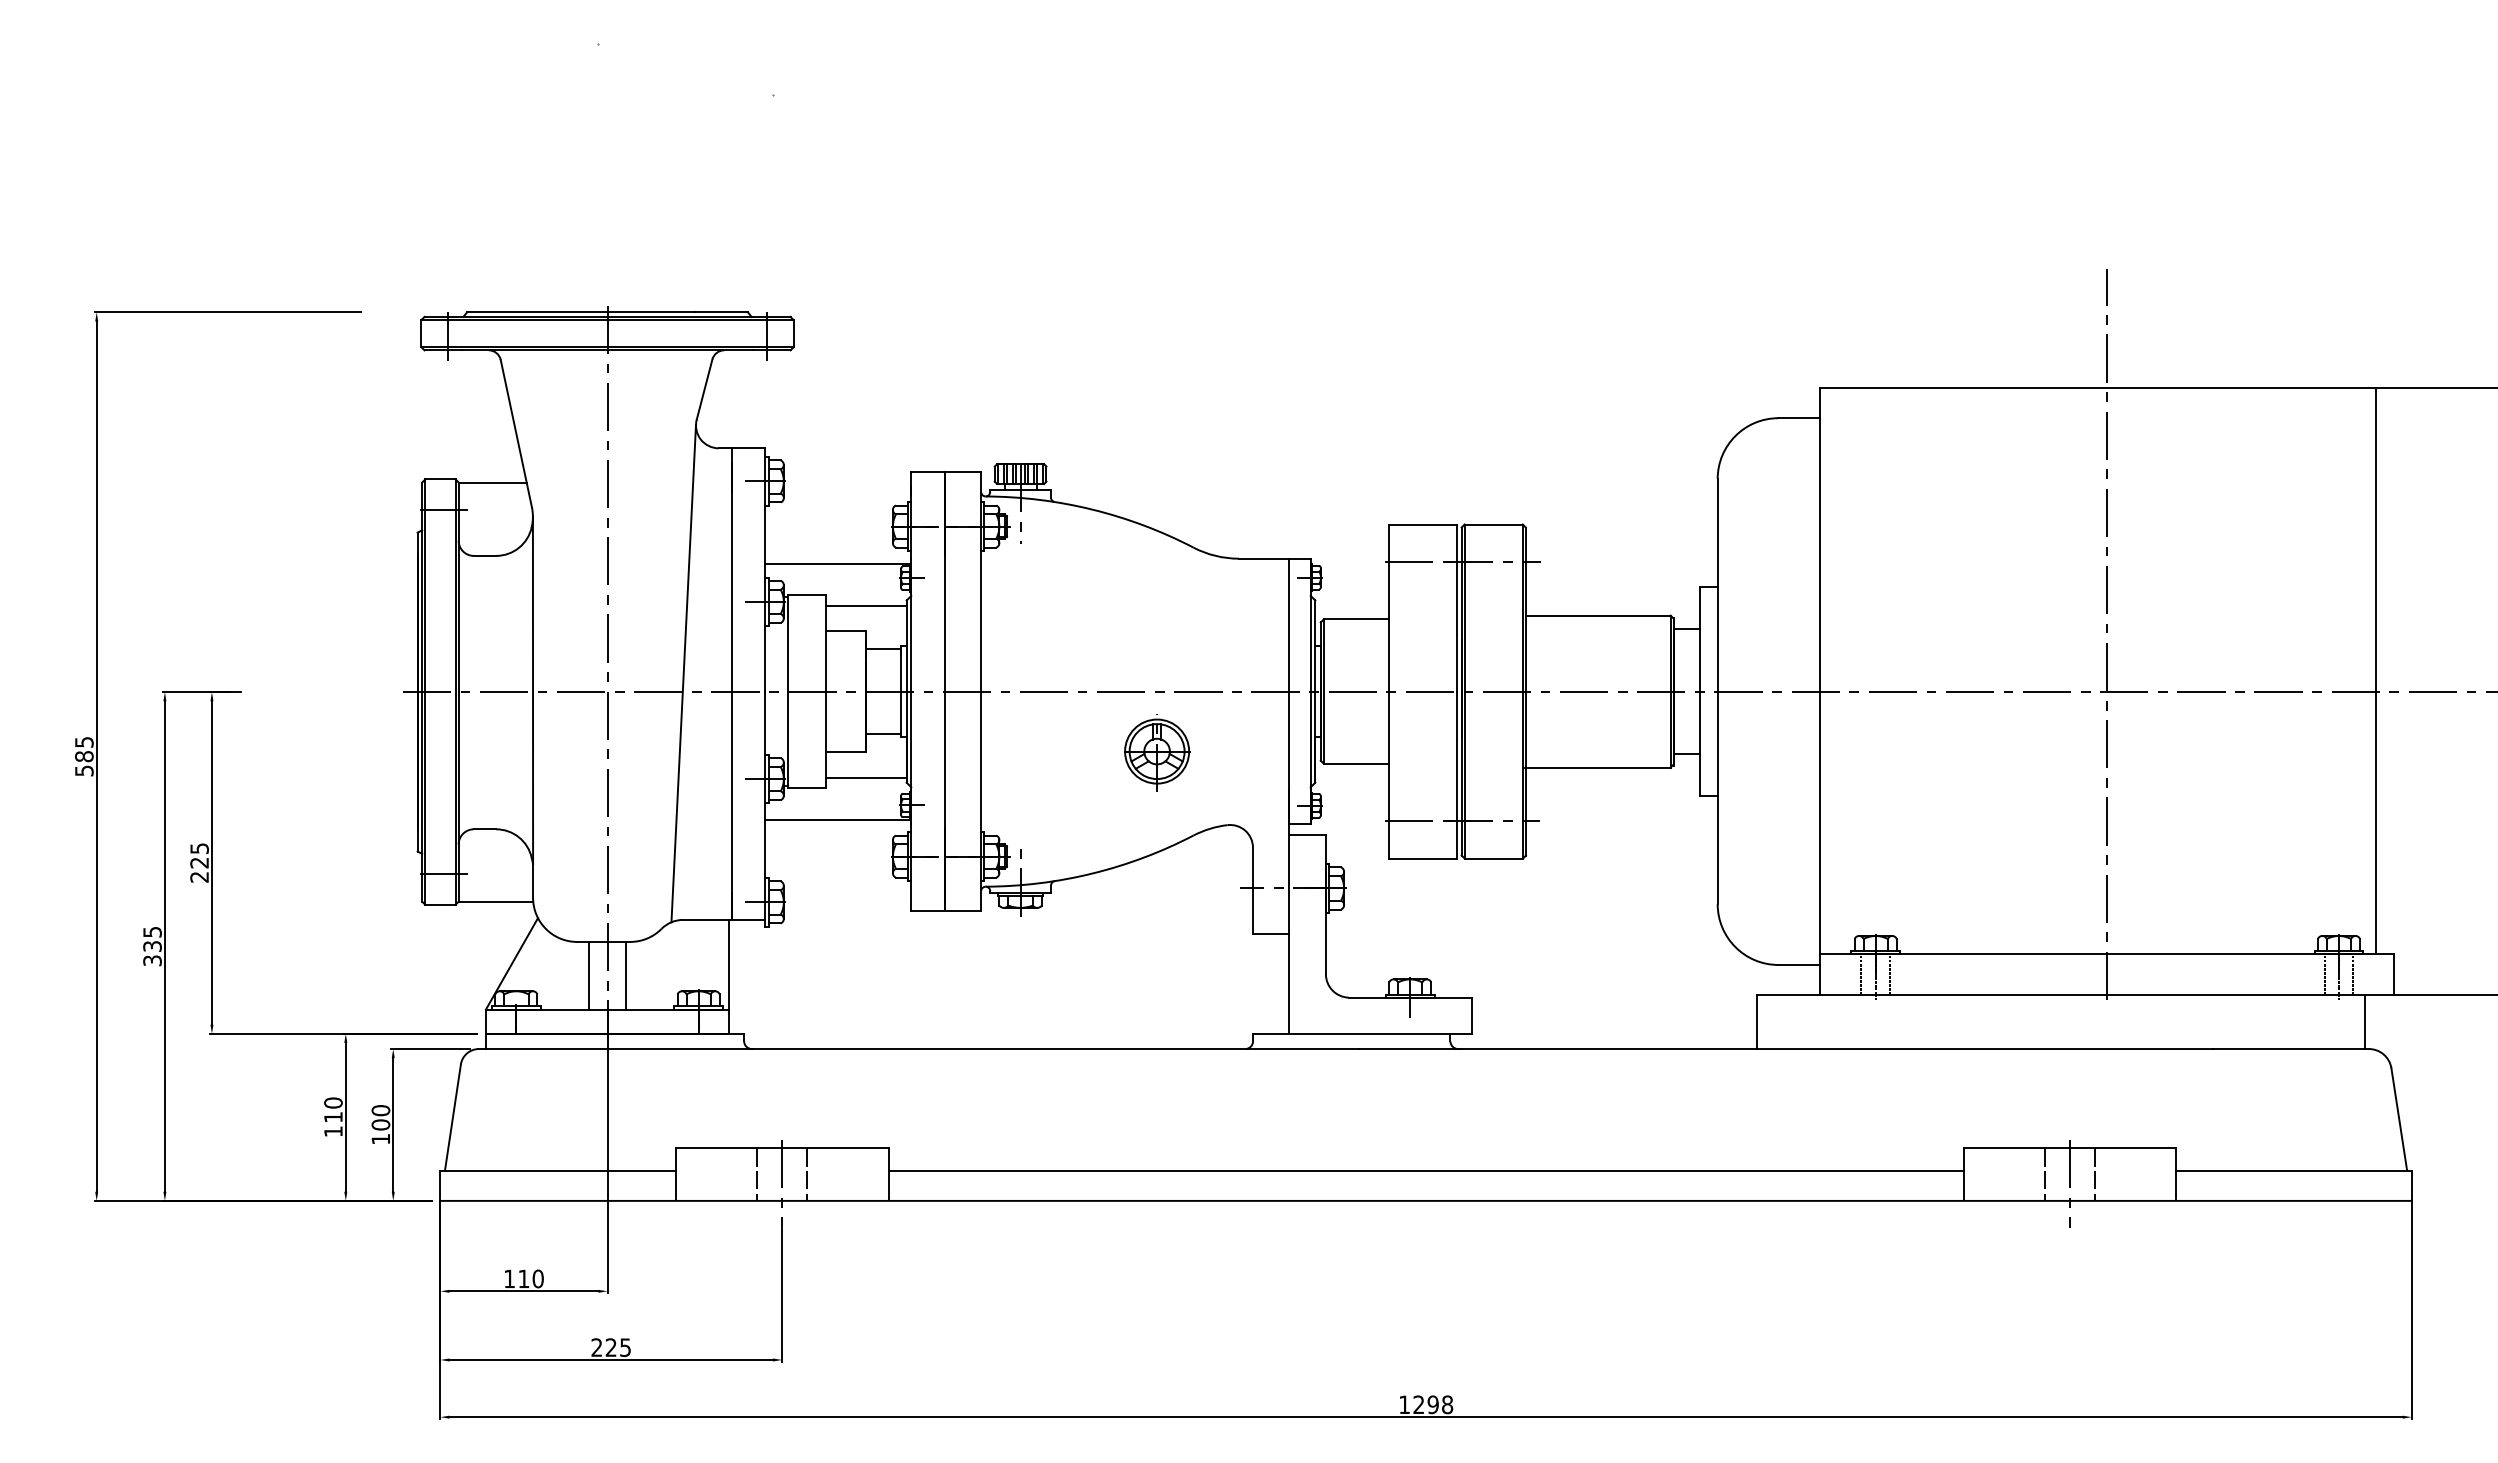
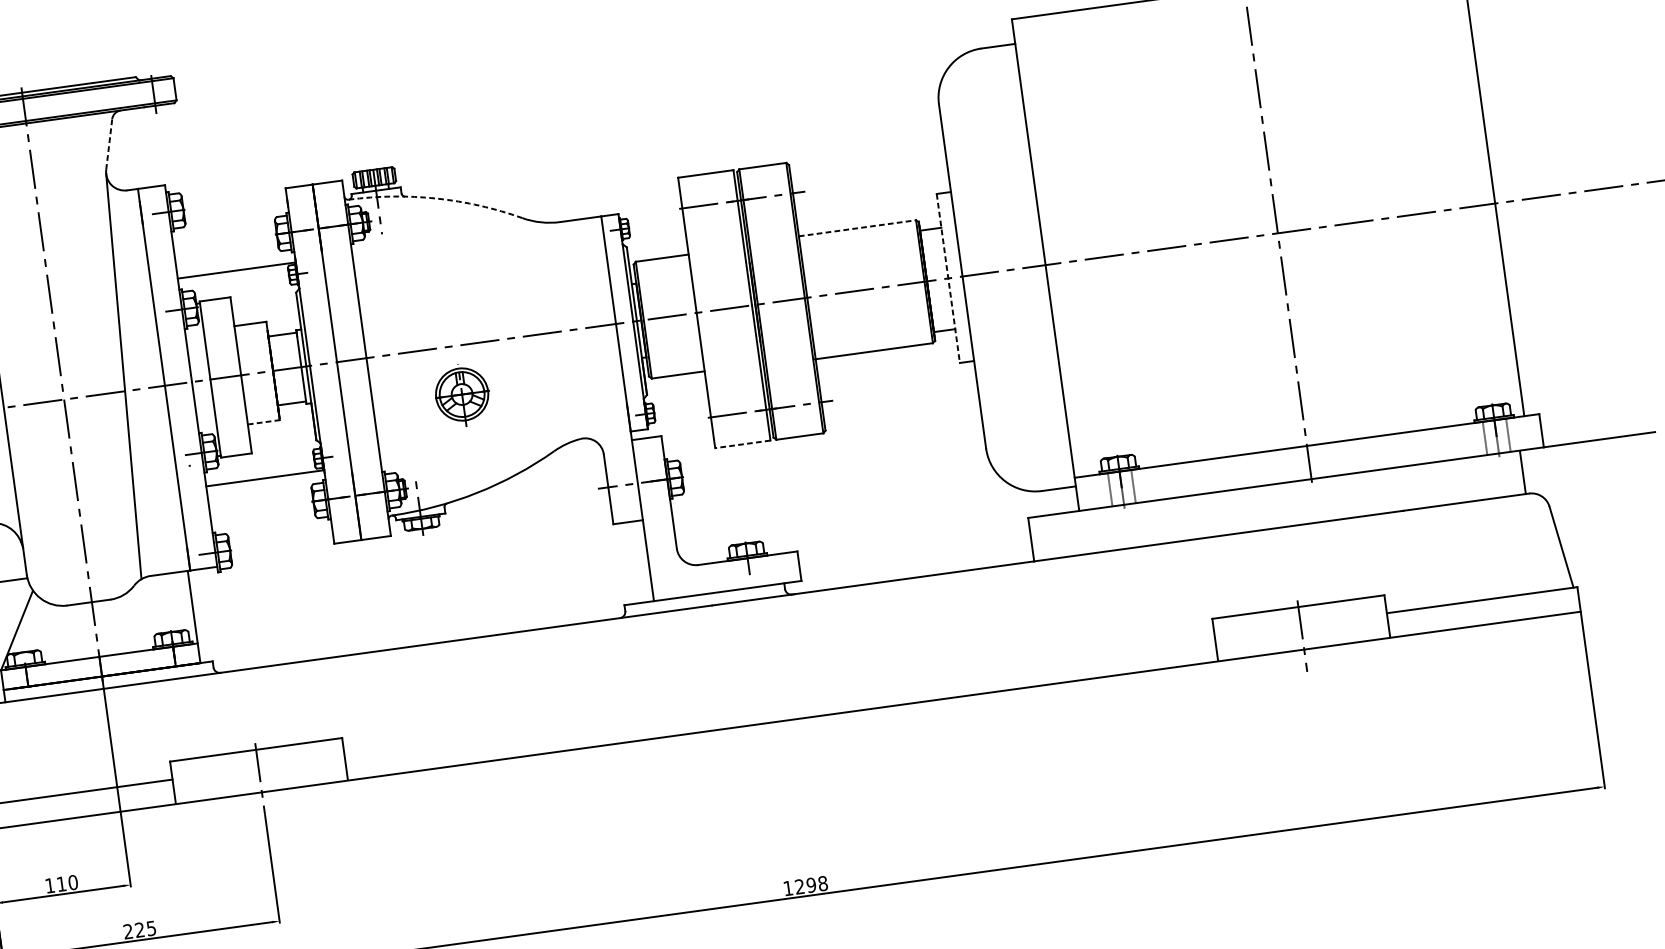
line: (704, 389) -> (109, 144), solid -> dashed
arc: (1092, 509) -> (436, 198), solid -> dashed
line: (866, 606) -> (264, 302), removed
line: (1598, 615) -> (857, 228), solid -> dashed
line: (1700, 692) -> (948, 279), solid -> dashed
line: (846, 752) -> (264, 422), solid -> dashed
part: (1157, 752) -> (462, 395), moved
line: (866, 777) -> (283, 440), removed
line: (1422, 858) -> (742, 444), solid -> dashed
line: (589, 975) -> (81, 631), removed
line: (625, 975) -> (110, 627), removed
line: (1425, 1170) -> (779, 696), removed
line: (757, 1173) -> (238, 772), removed
line: (807, 1173) -> (279, 767), removed
line: (2045, 1173) -> (1281, 630), removed
line: (2095, 1173) -> (1321, 624), removed

